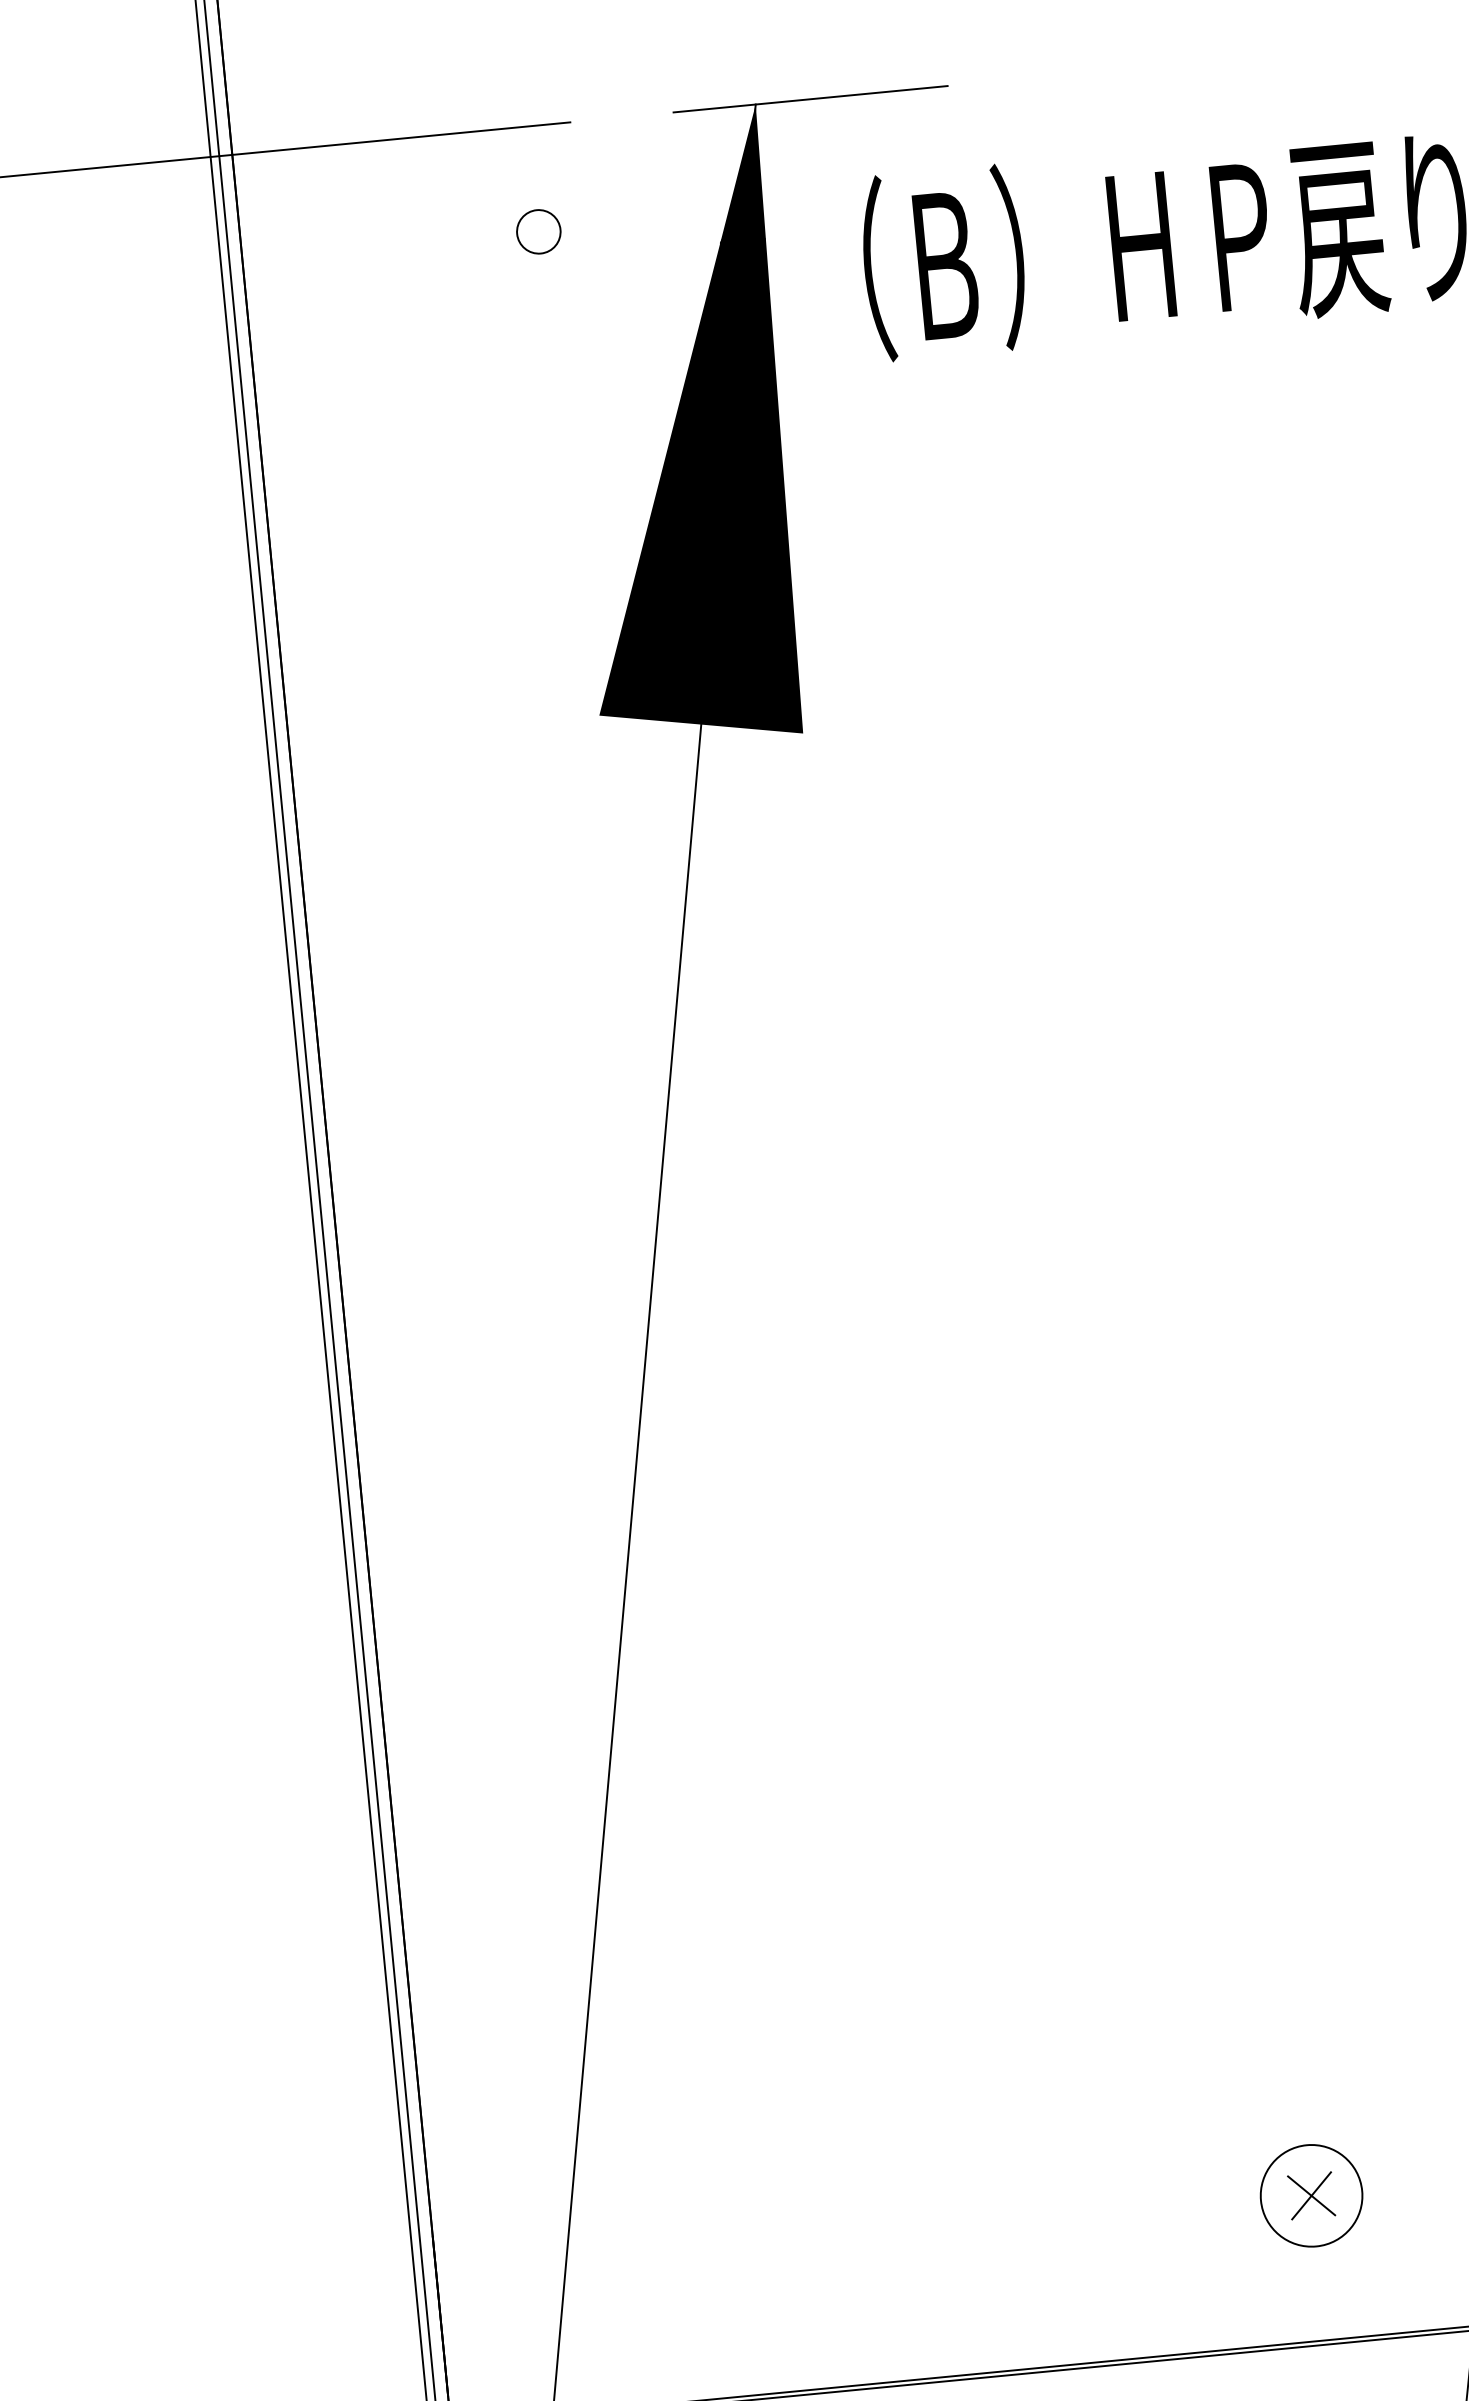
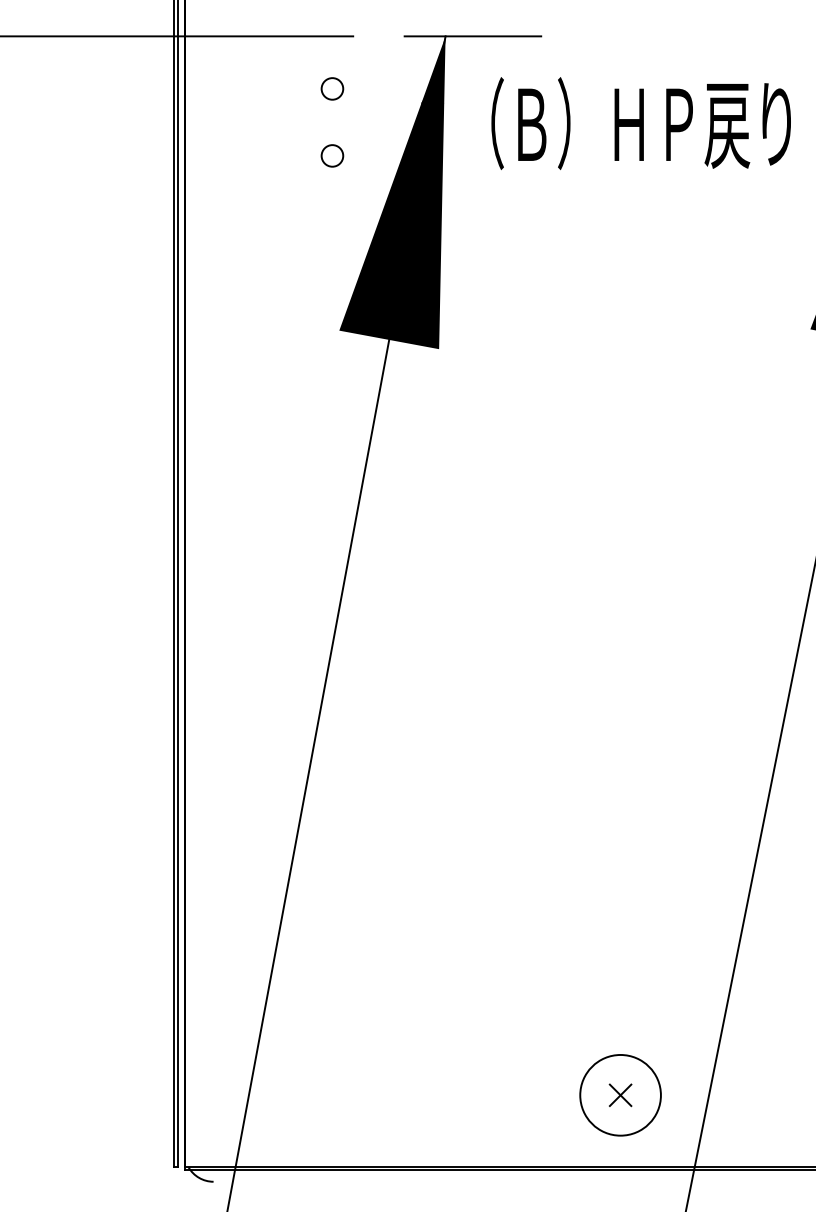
circle: (551, 365) -> (332, 155), added
circle: (1311, 2196) -> (620, 1095), size x1.6

